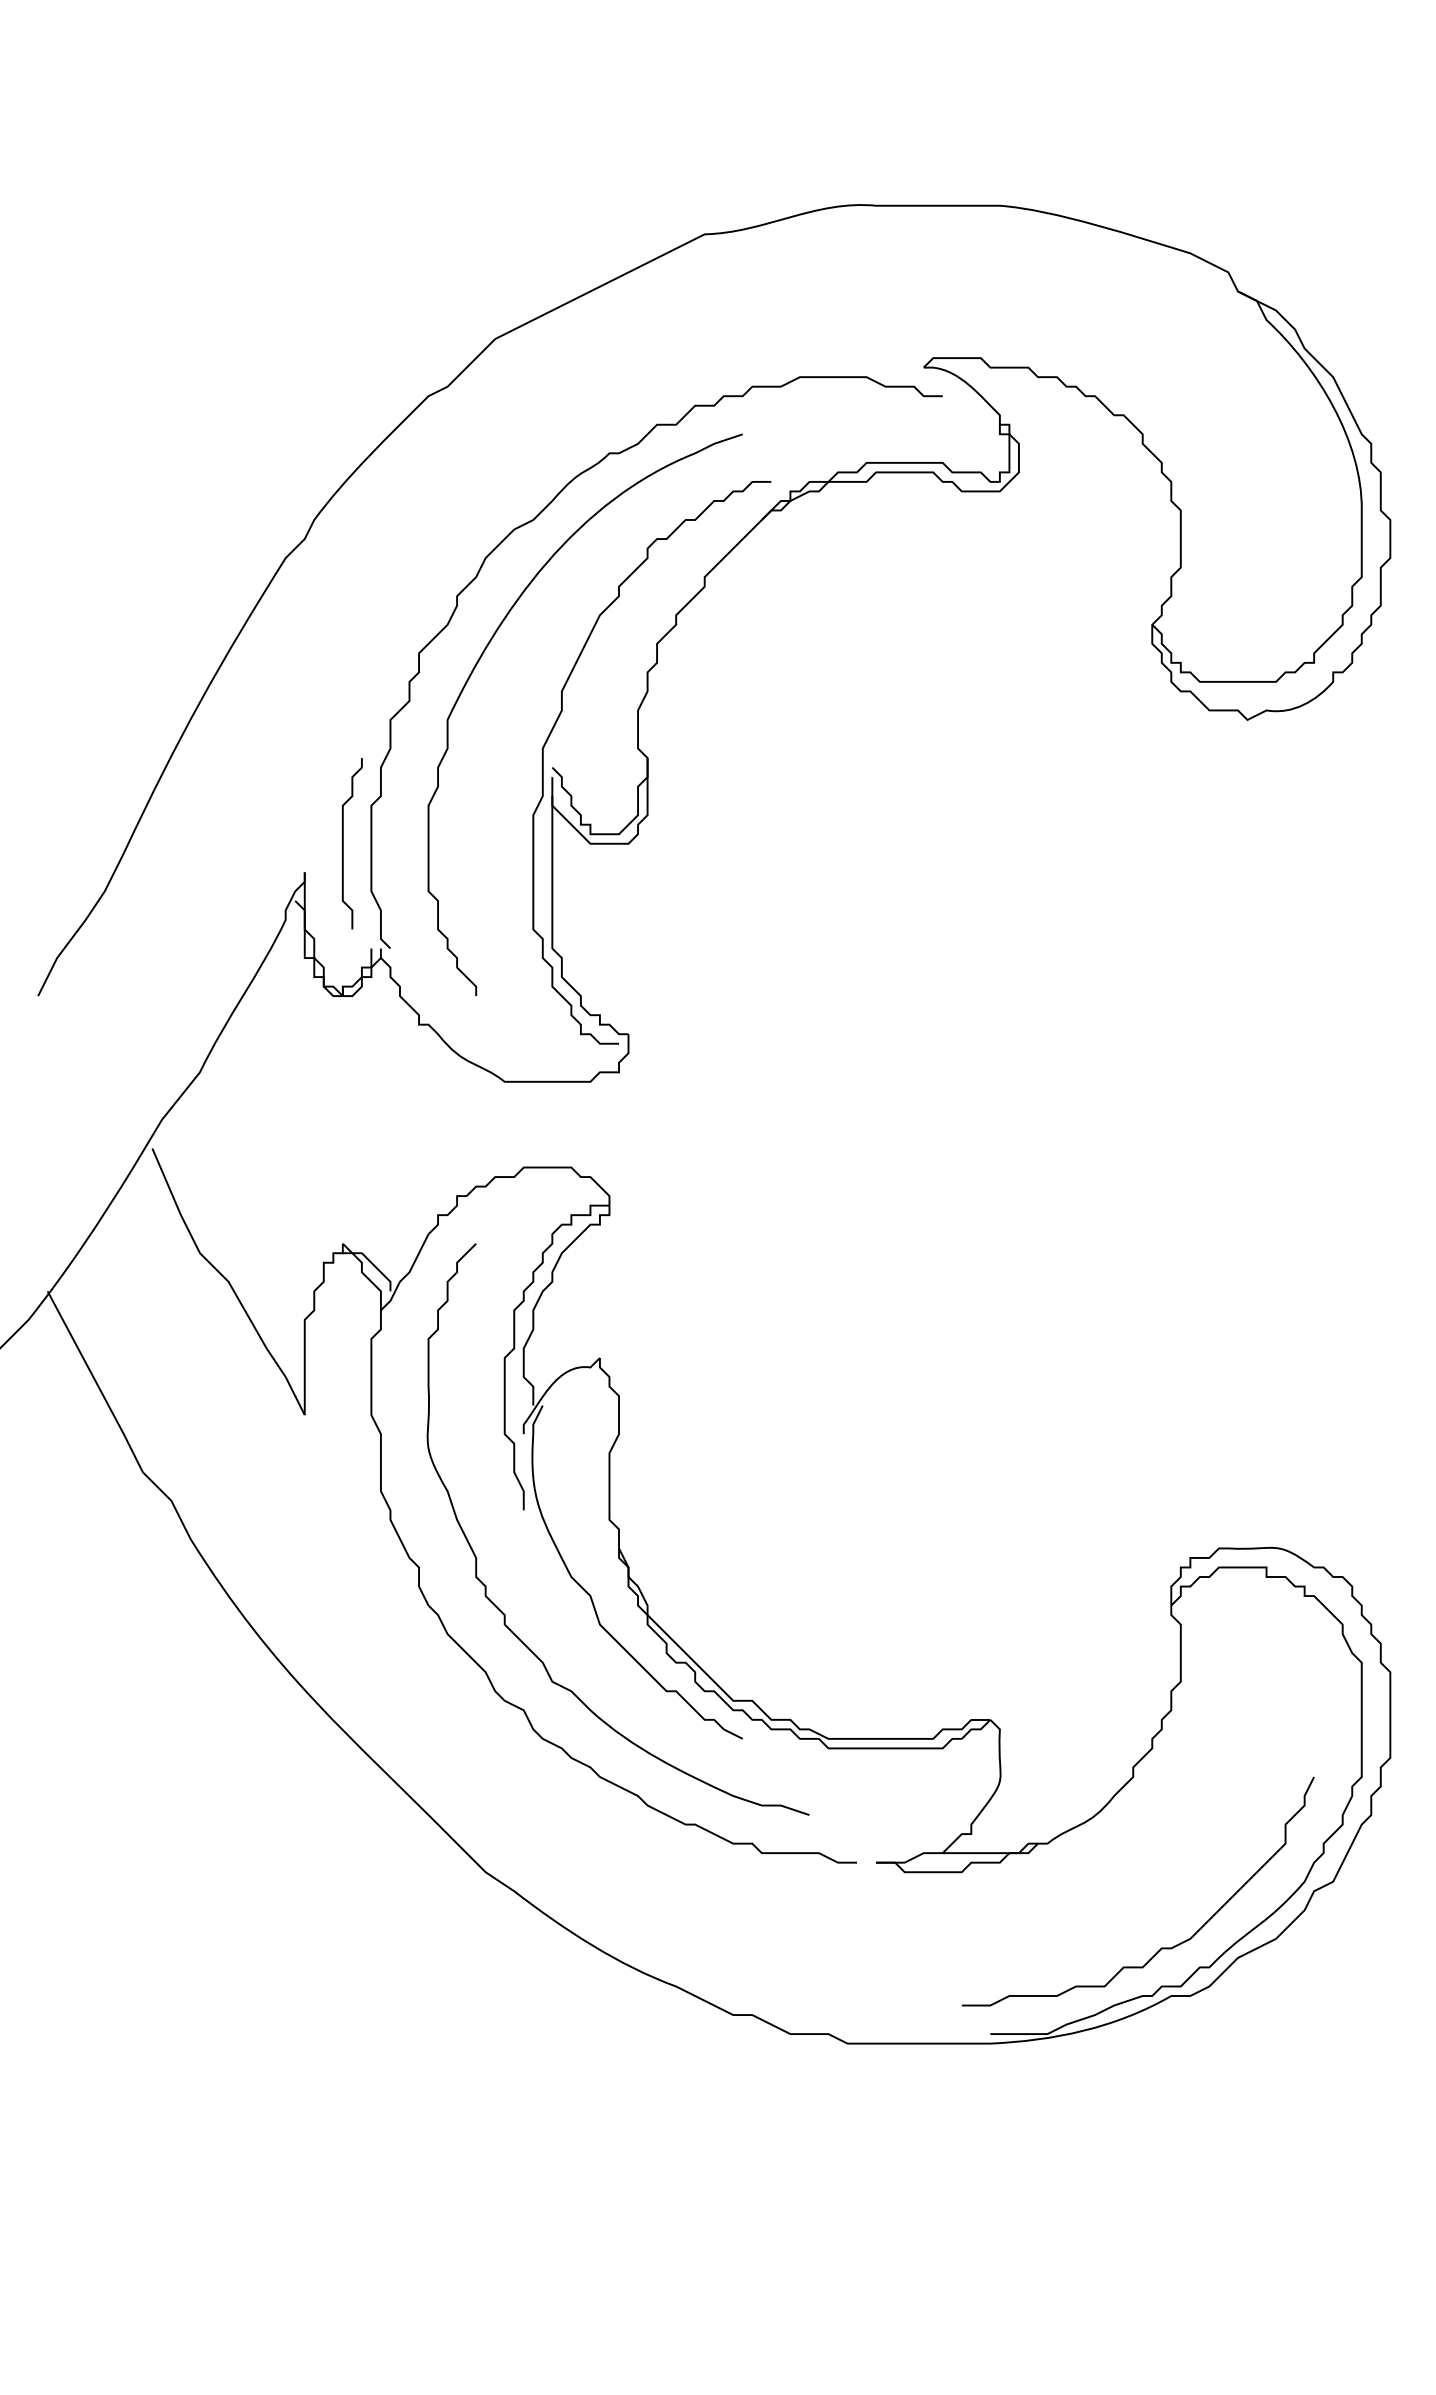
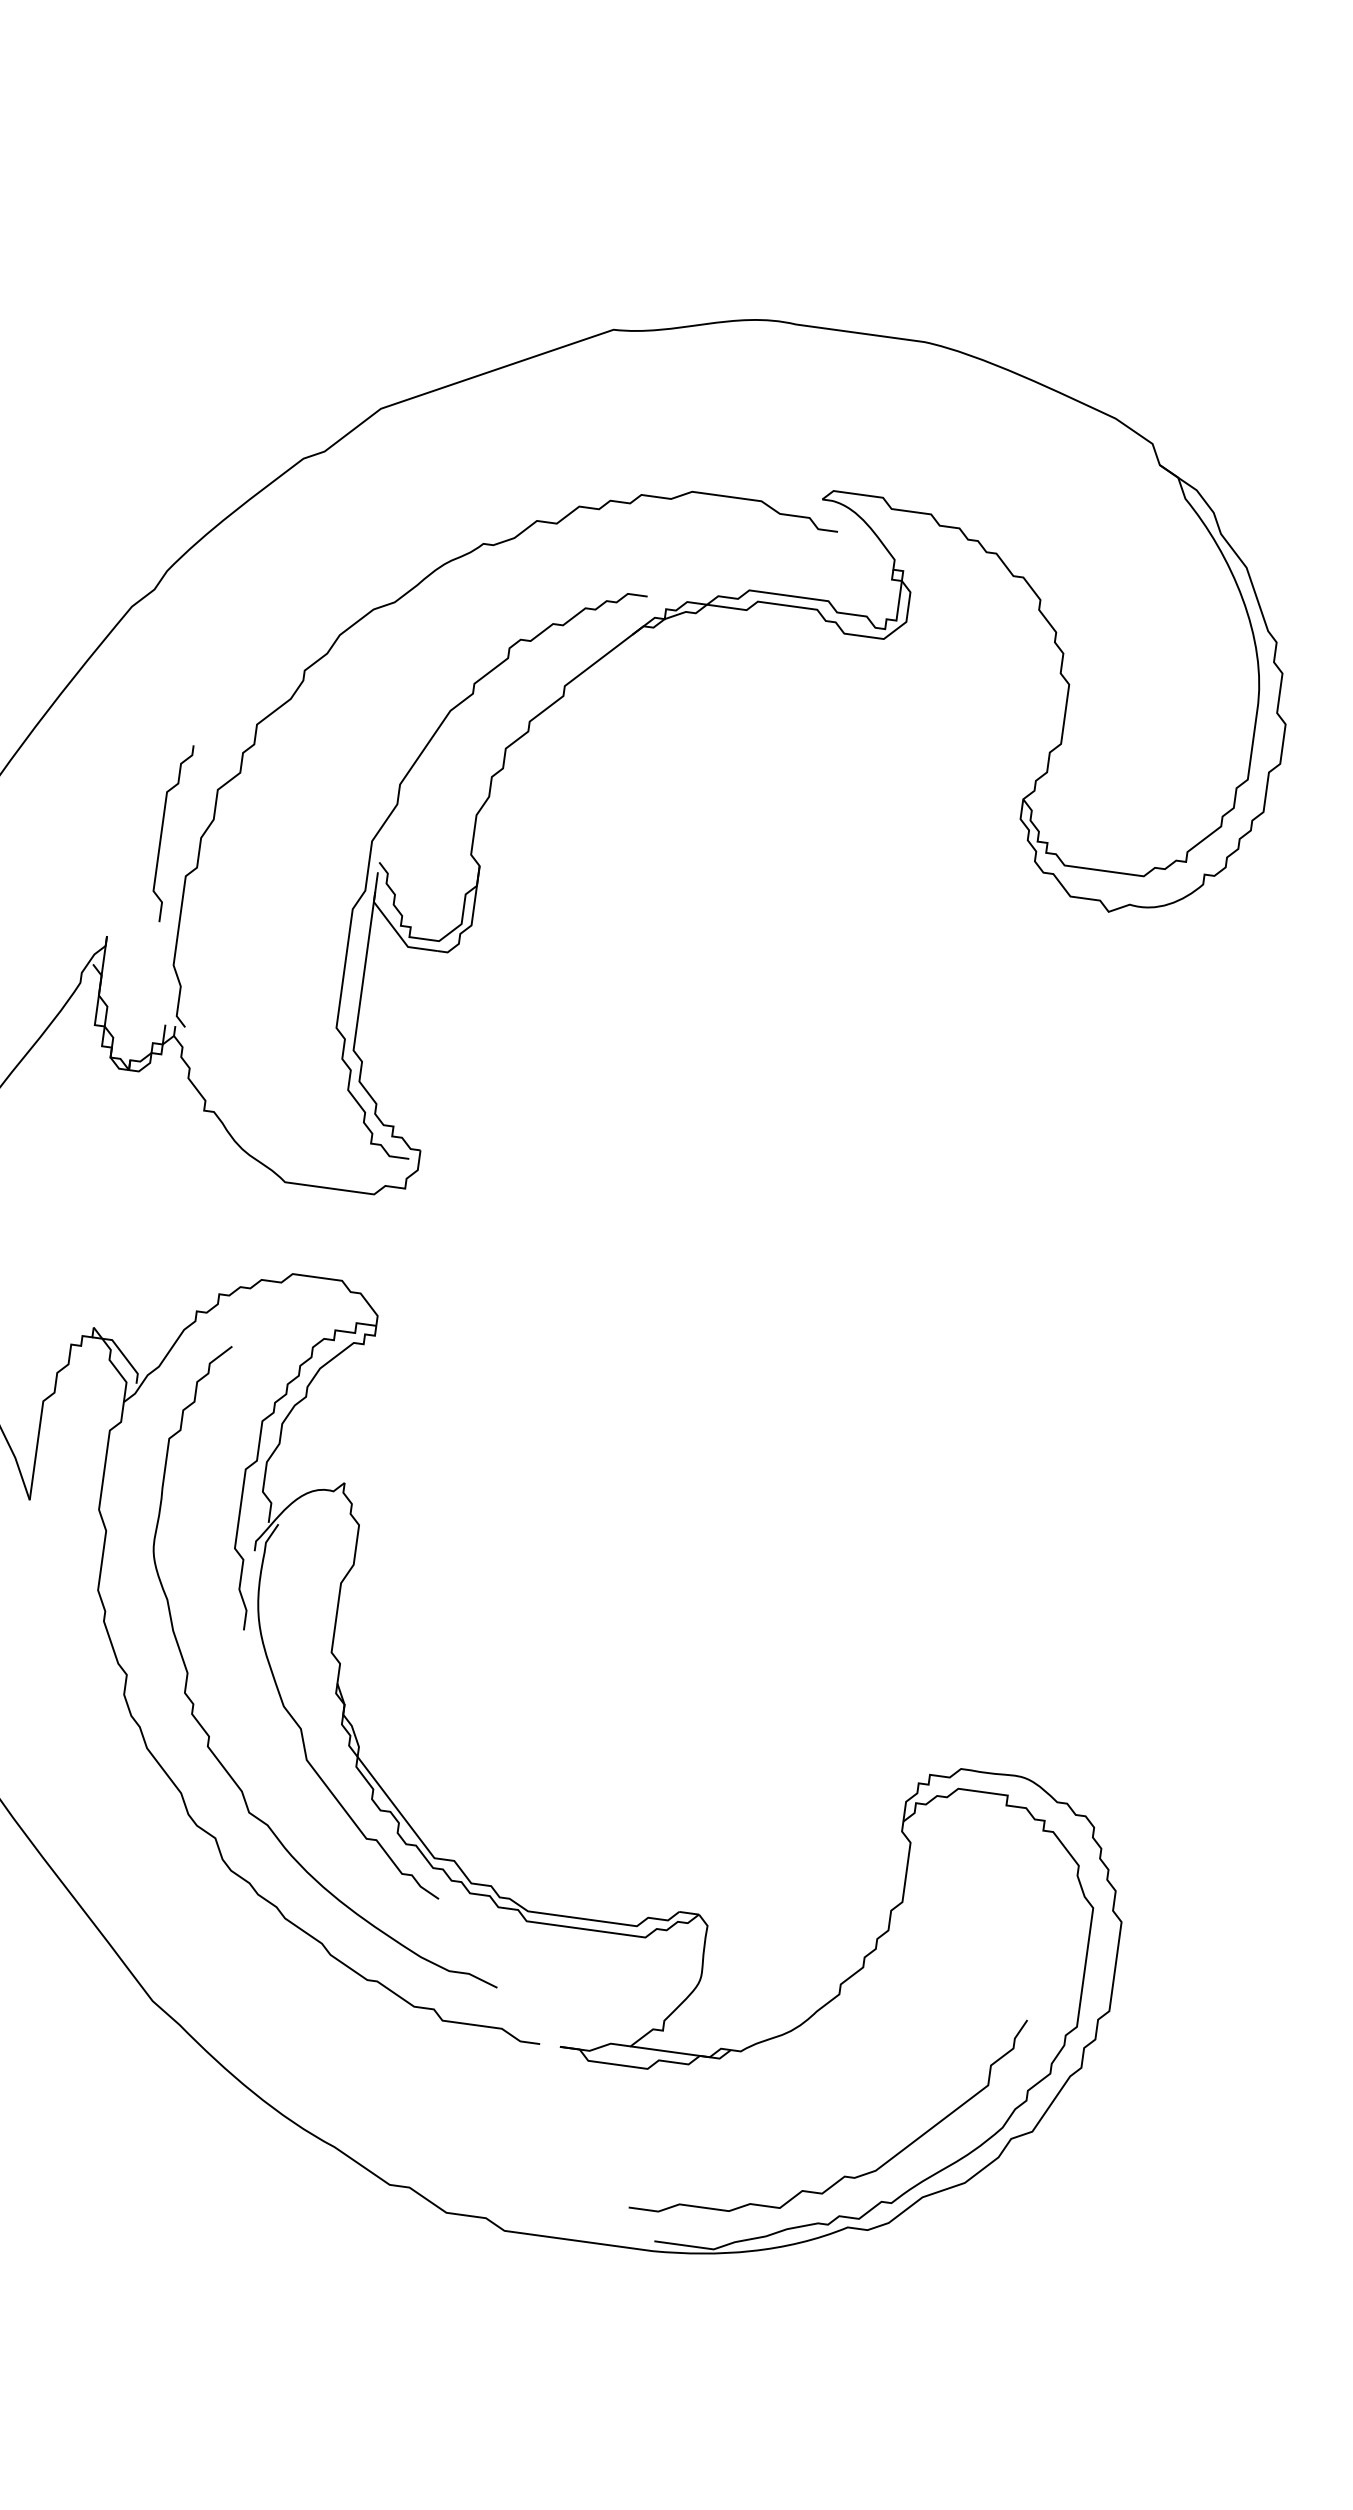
curve: (483, 654) -> (323, 735), removed
curve: (343, 843) -> (162, 831), moved

